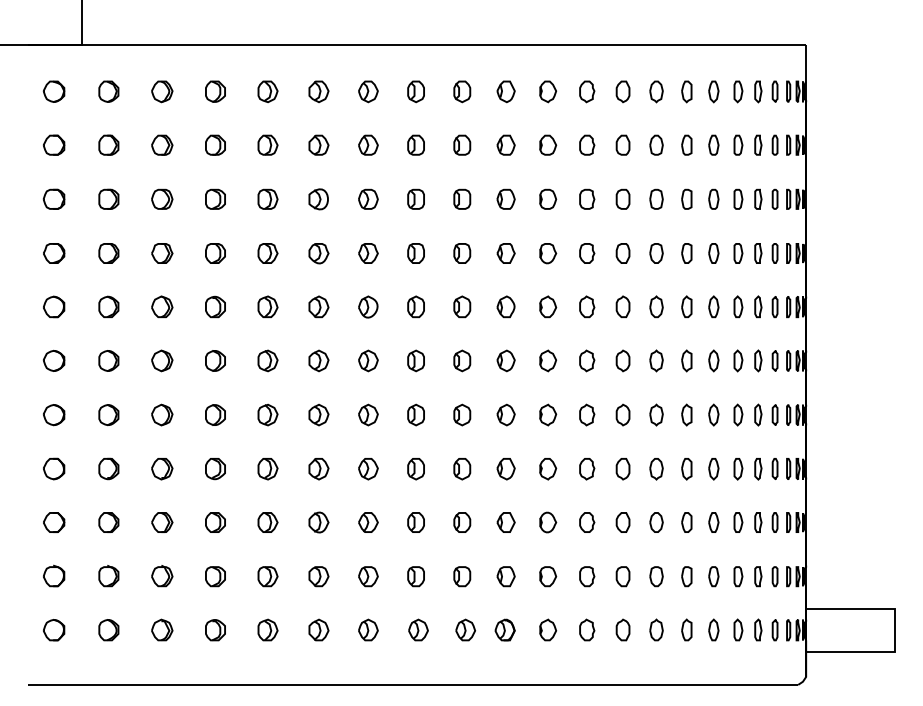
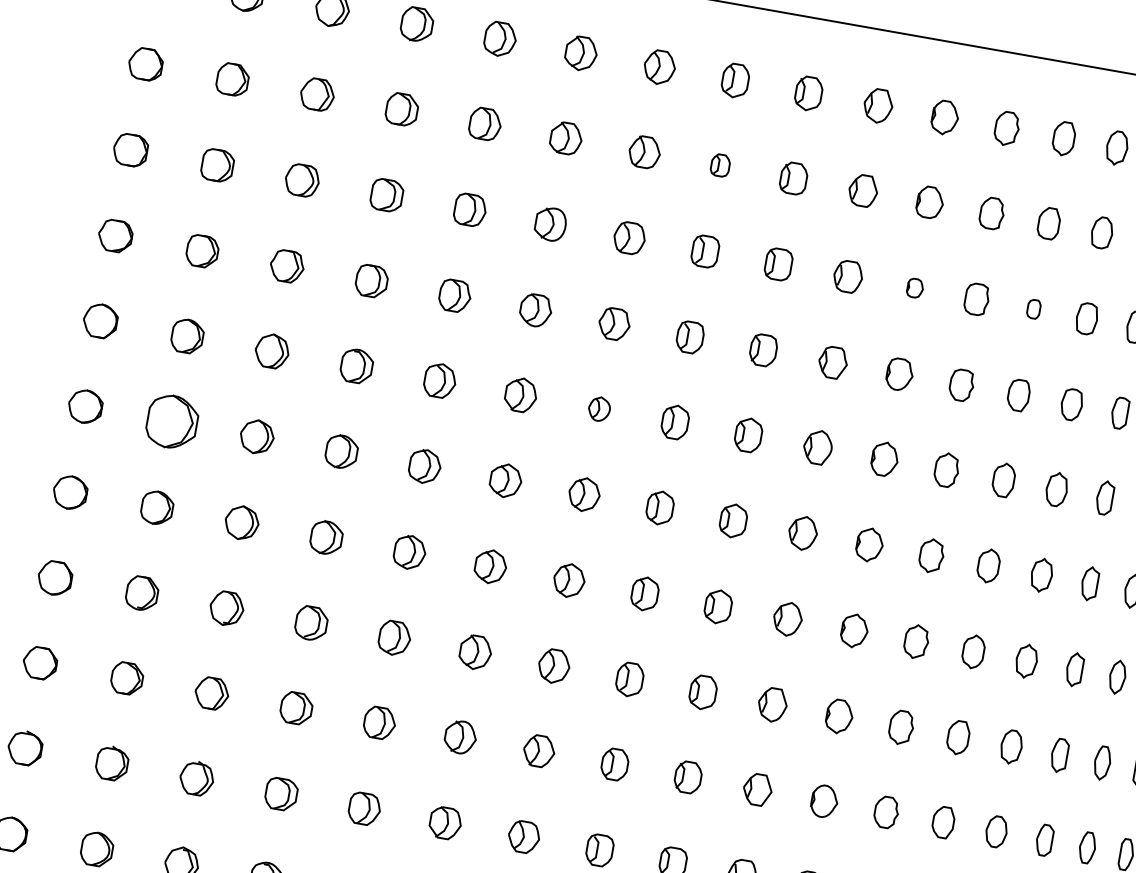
part: (415, 144) -> (719, 164), size x0.7
part: (548, 198) -> (915, 287), size x0.6
part: (622, 198) -> (1033, 307), size x0.6
part: (368, 306) -> (599, 408), size x0.7
part: (108, 360) -> (171, 421), size x1.6

